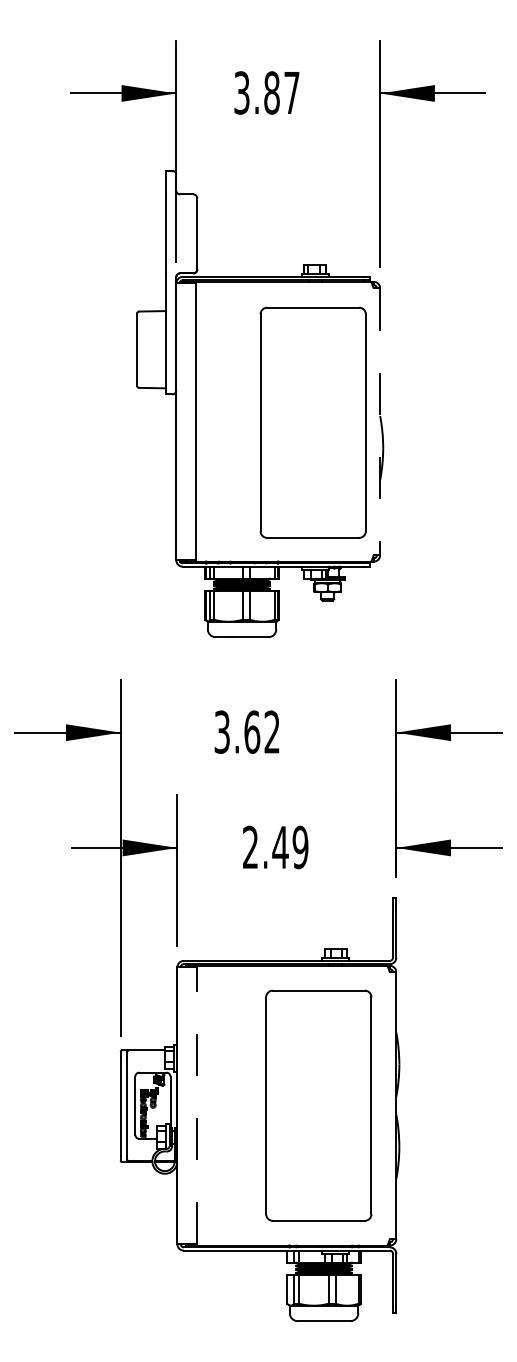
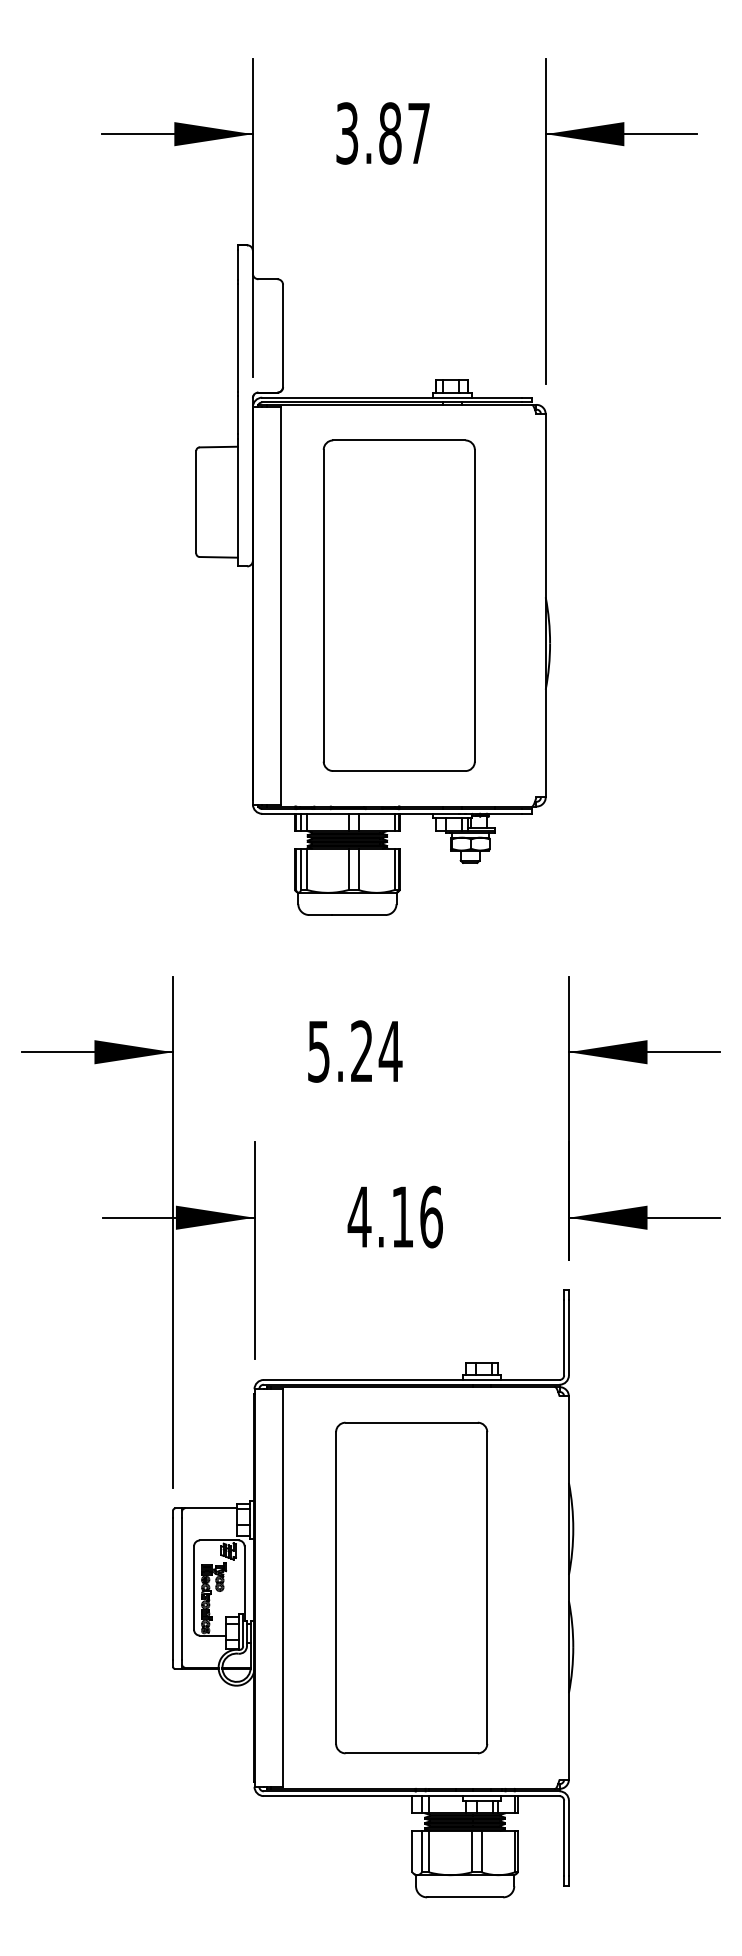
part: (312, 422) -> (398, 605), moved
line: (380, 422) -> (546, 606), dashed -> solid
text: (247, 731) -> (355, 1050), 3.62 -> 5.24
text: (275, 847) -> (395, 1217), 2.49 -> 4.16
line: (197, 1105) -> (283, 1587), dashed -> solid
part: (318, 1105) -> (411, 1587), moved

